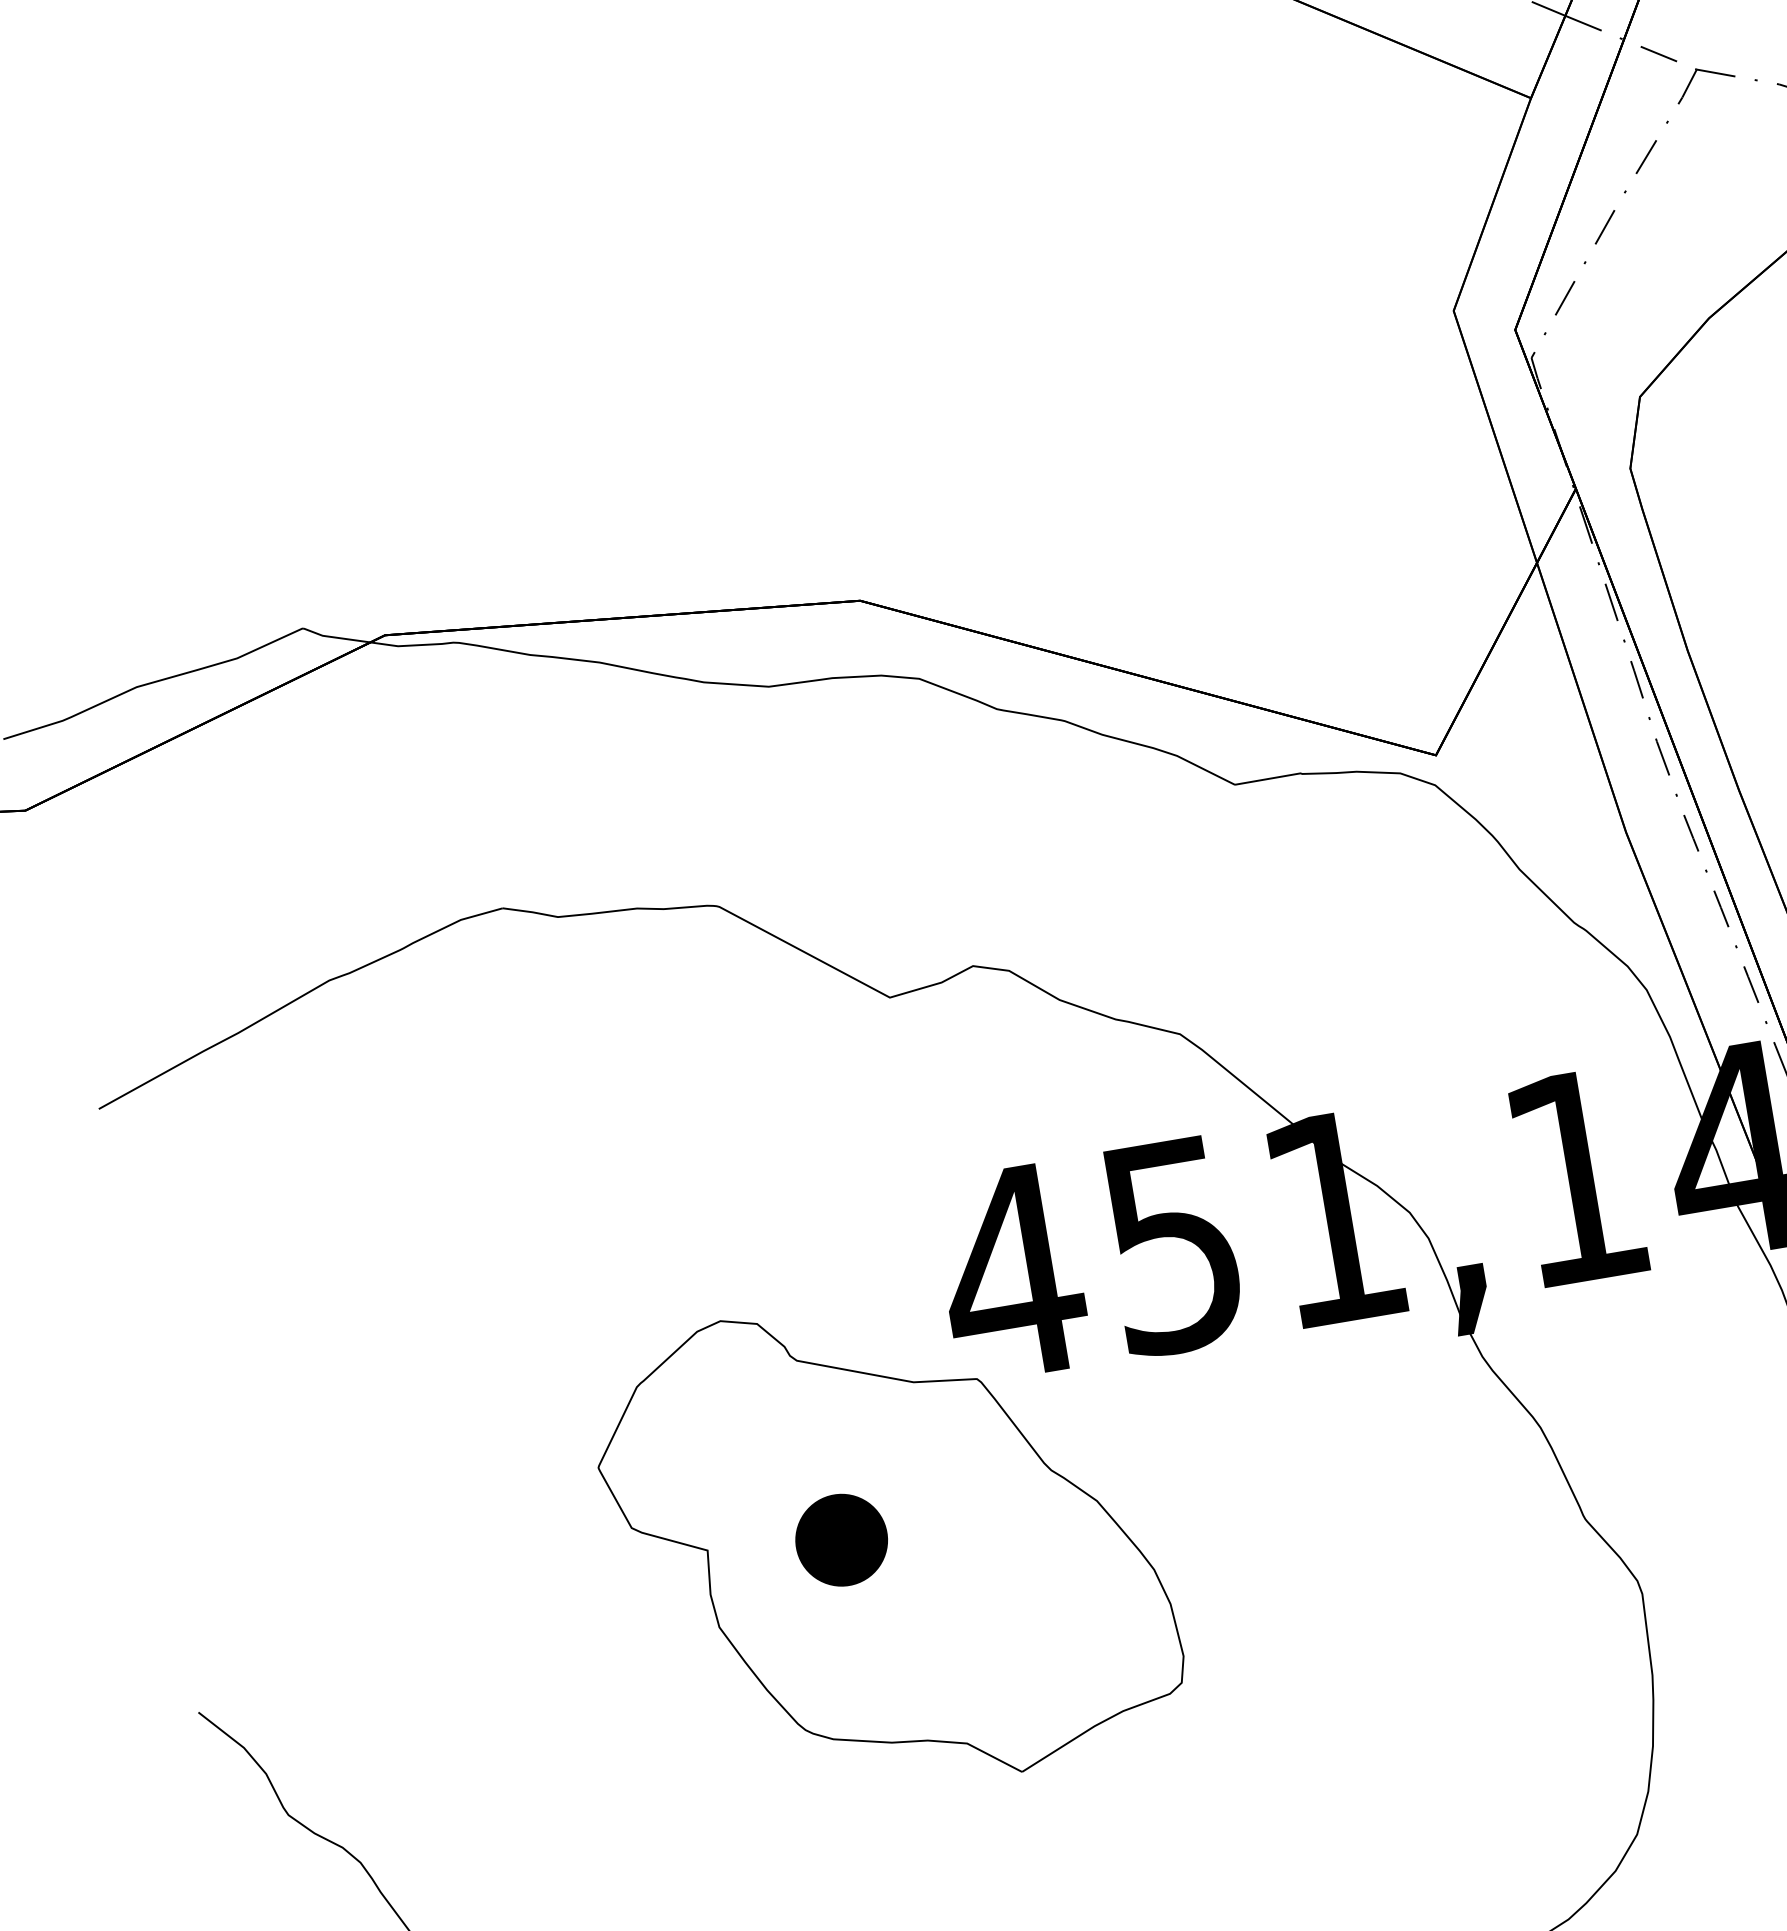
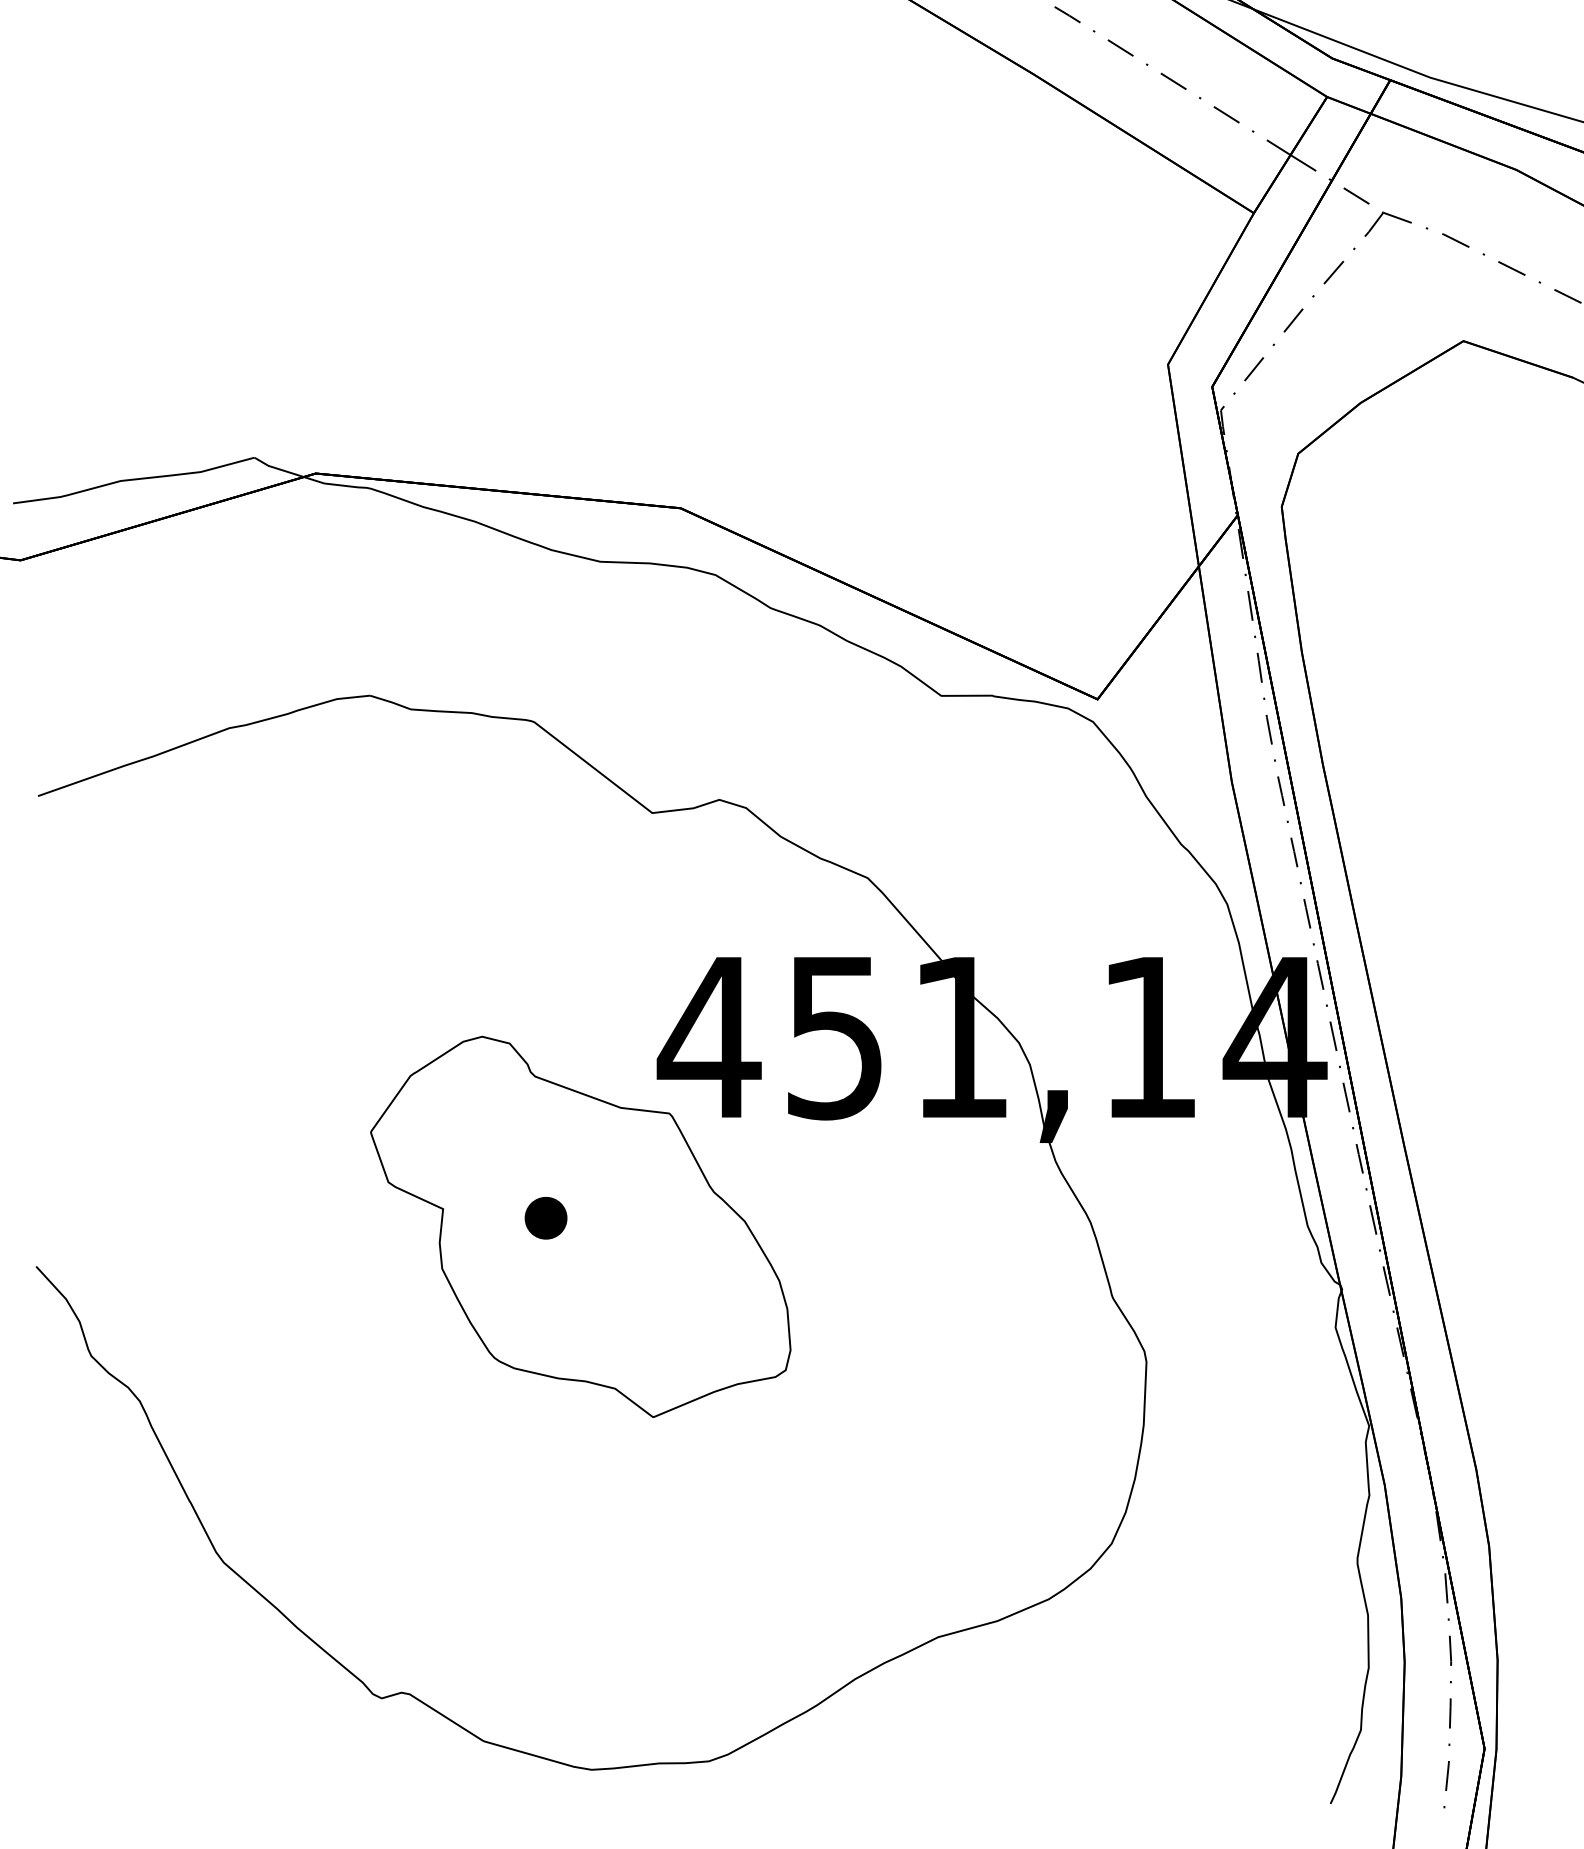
part: (840, 1539) -> (545, 1217), size x0.6

